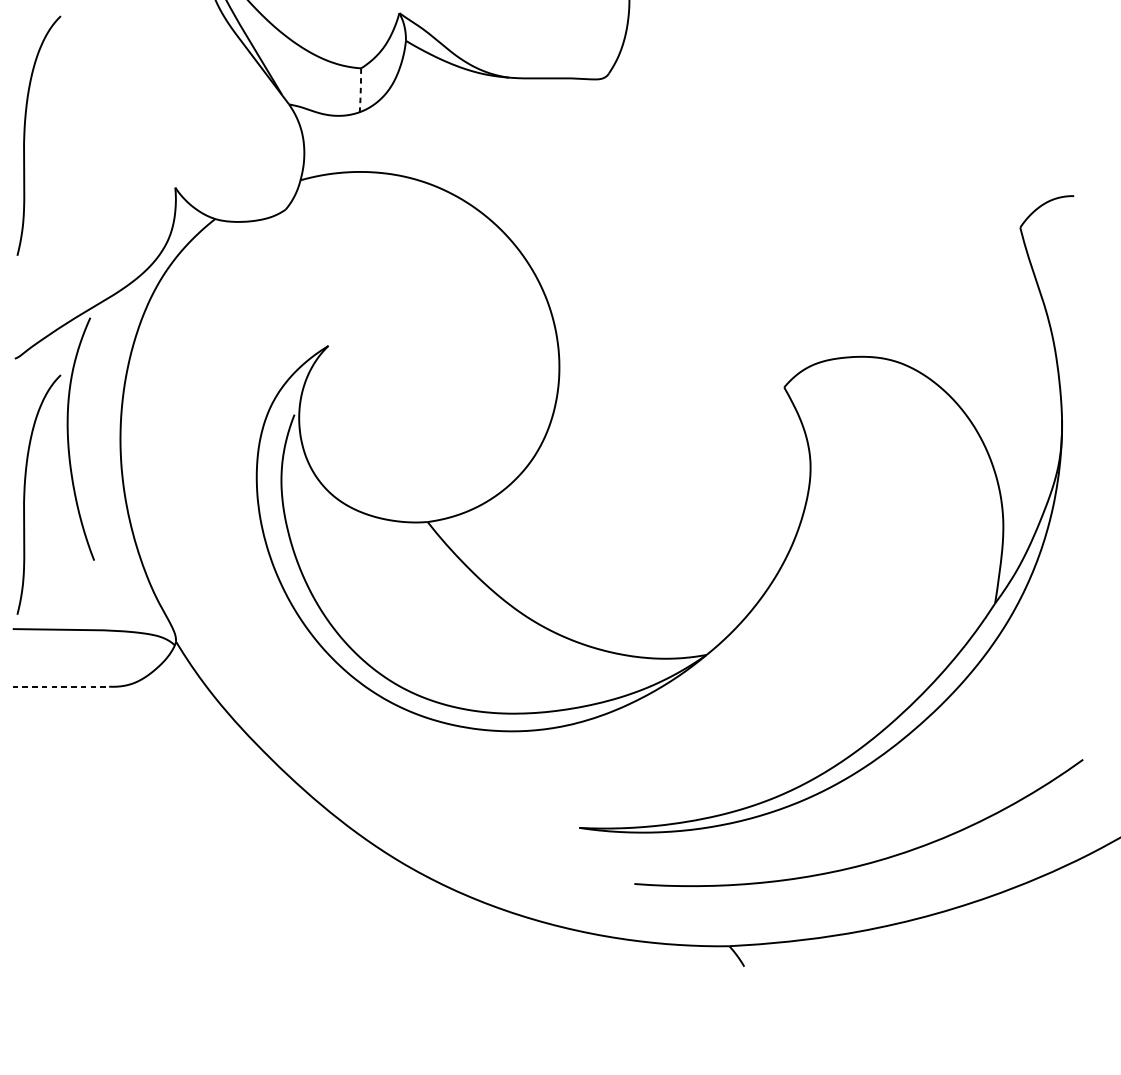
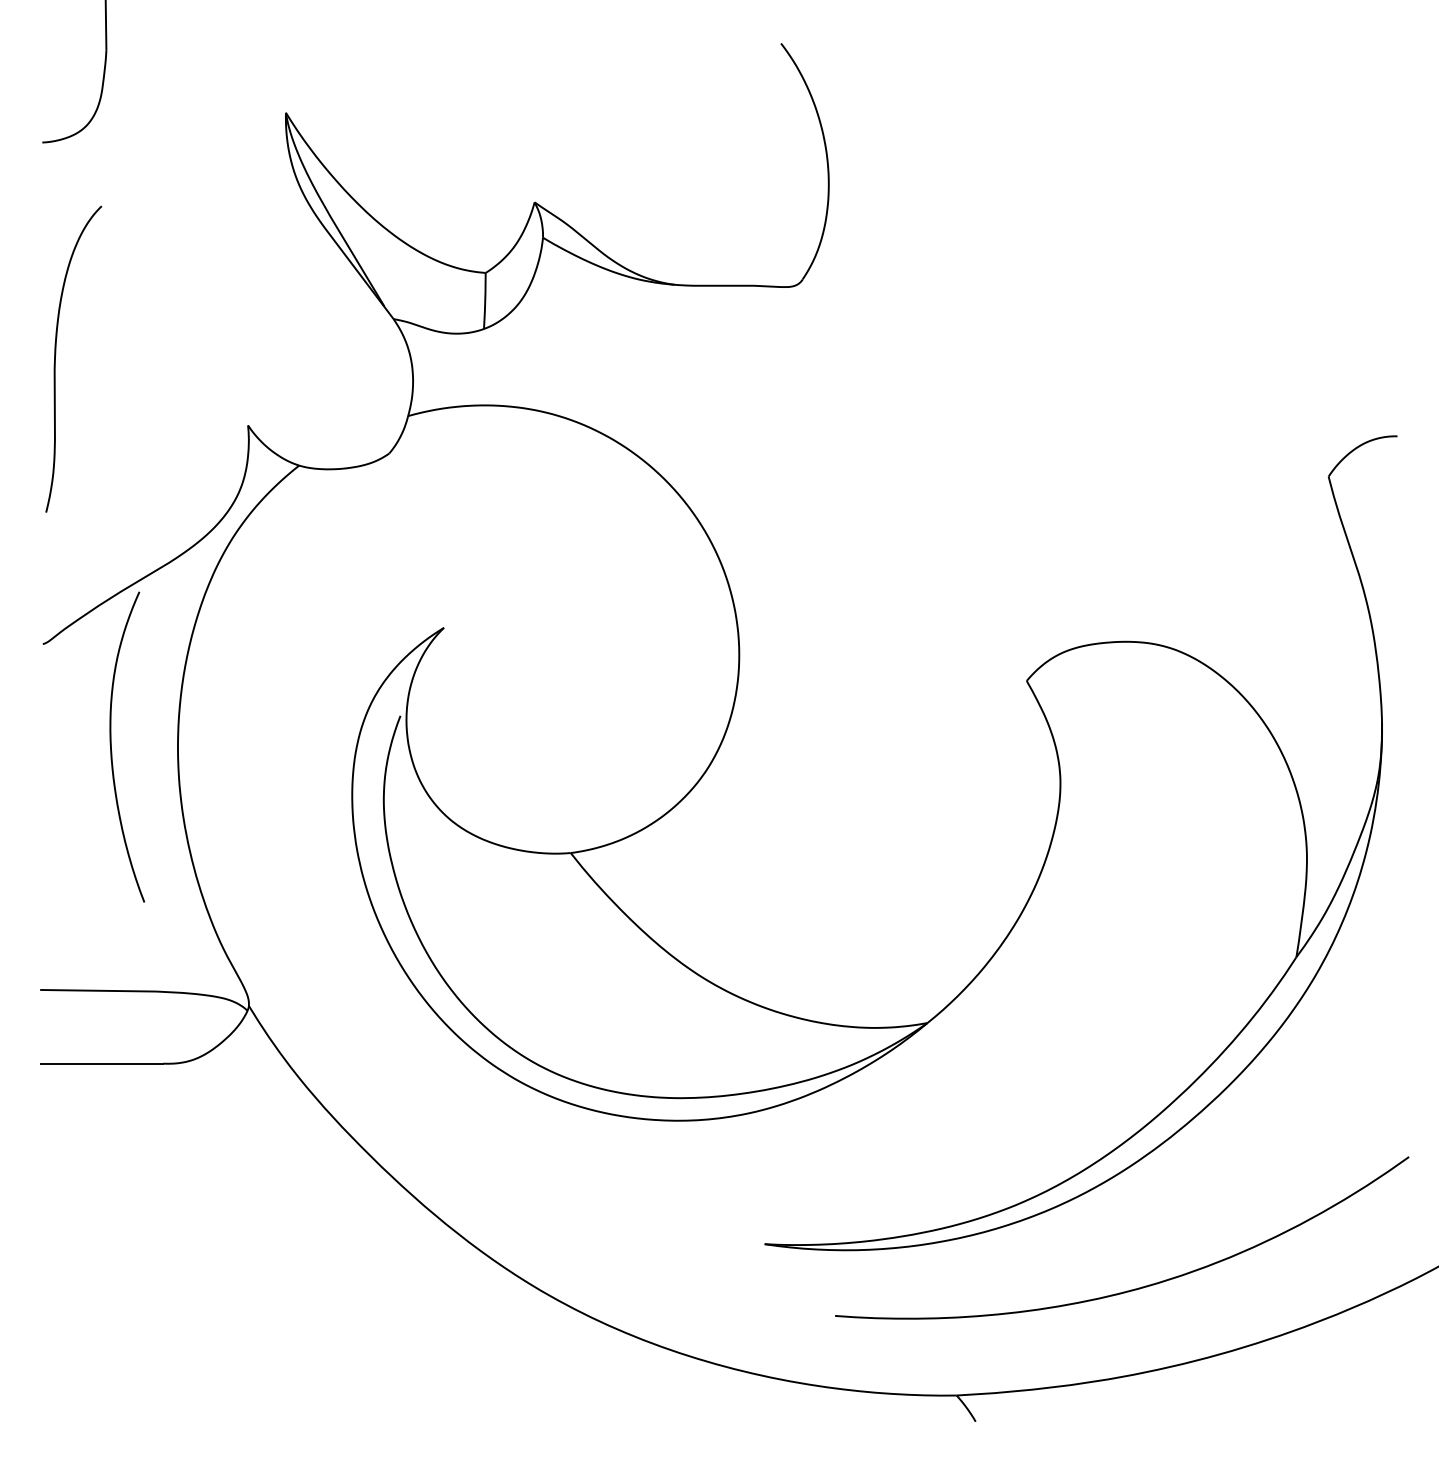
line: (360, 90) -> (485, 301), dashed -> solid
curve: (25, 491) -> (56, 813), removed
line: (60, 686) -> (101, 1063), dashed -> solid

